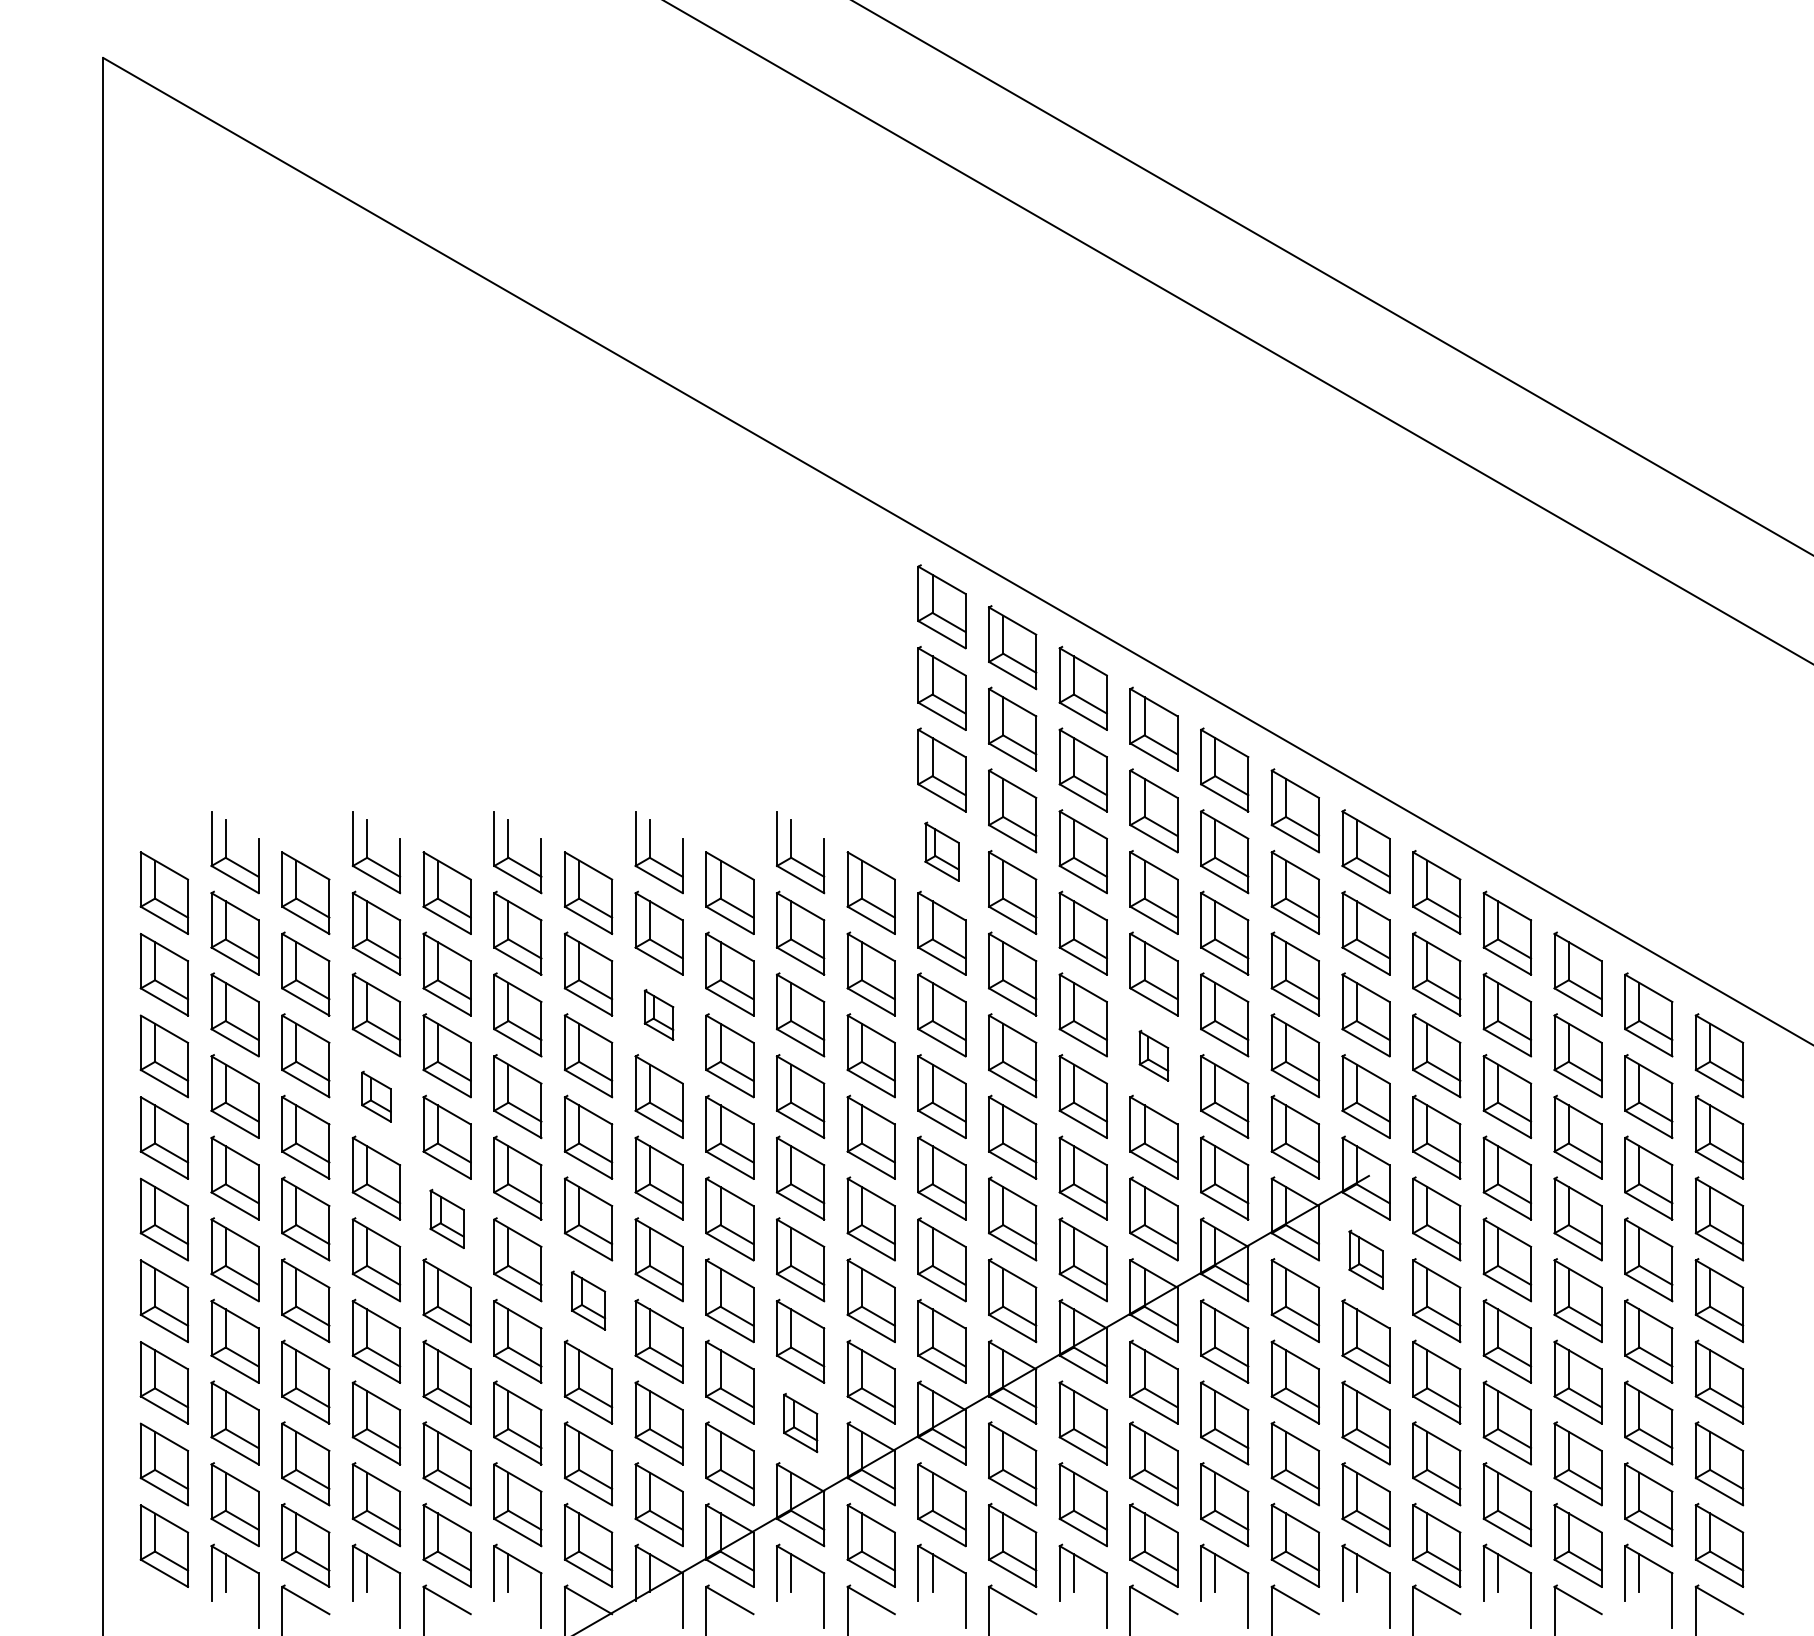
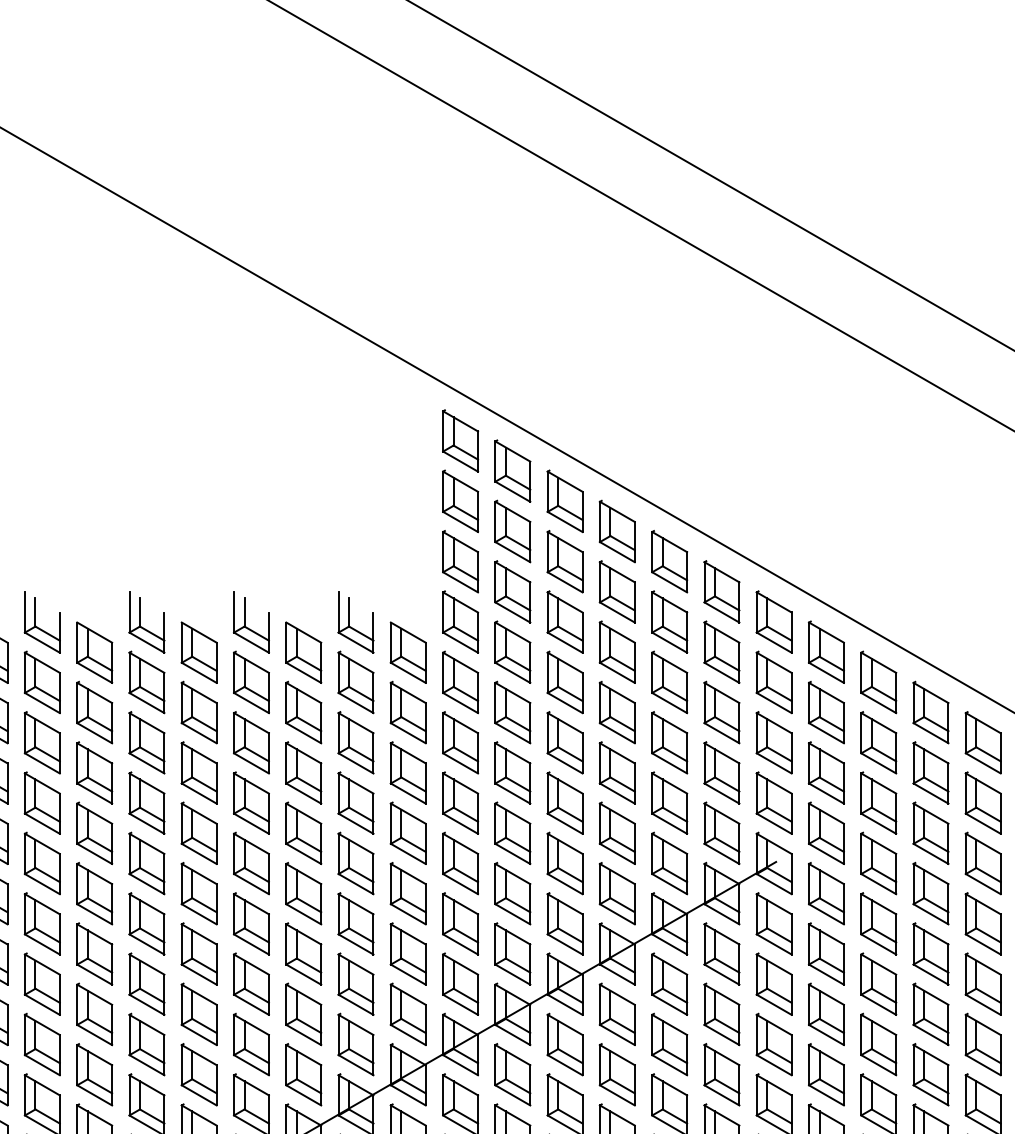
part: (941, 851) -> (460, 621), size x1.43
part: (658, 1014) -> (250, 742), size x1.67
part: (1153, 1055) -> (616, 772), size x1.67
part: (376, 1096) -> (42, 803), size x1.67
part: (446, 1218) -> (94, 893), size x1.43
part: (1365, 1259) -> (773, 923), size x1.43
part: (588, 1300) -> (199, 953), size x1.43
part: (800, 1422) -> (355, 1044), size x1.43

